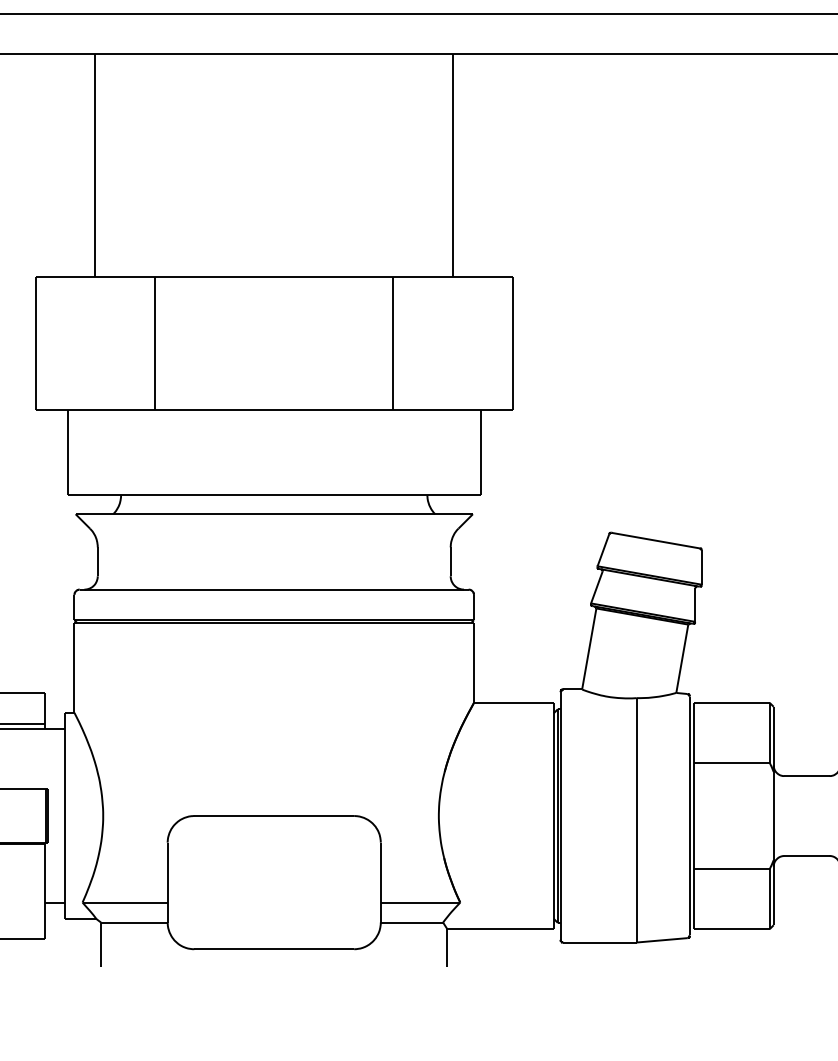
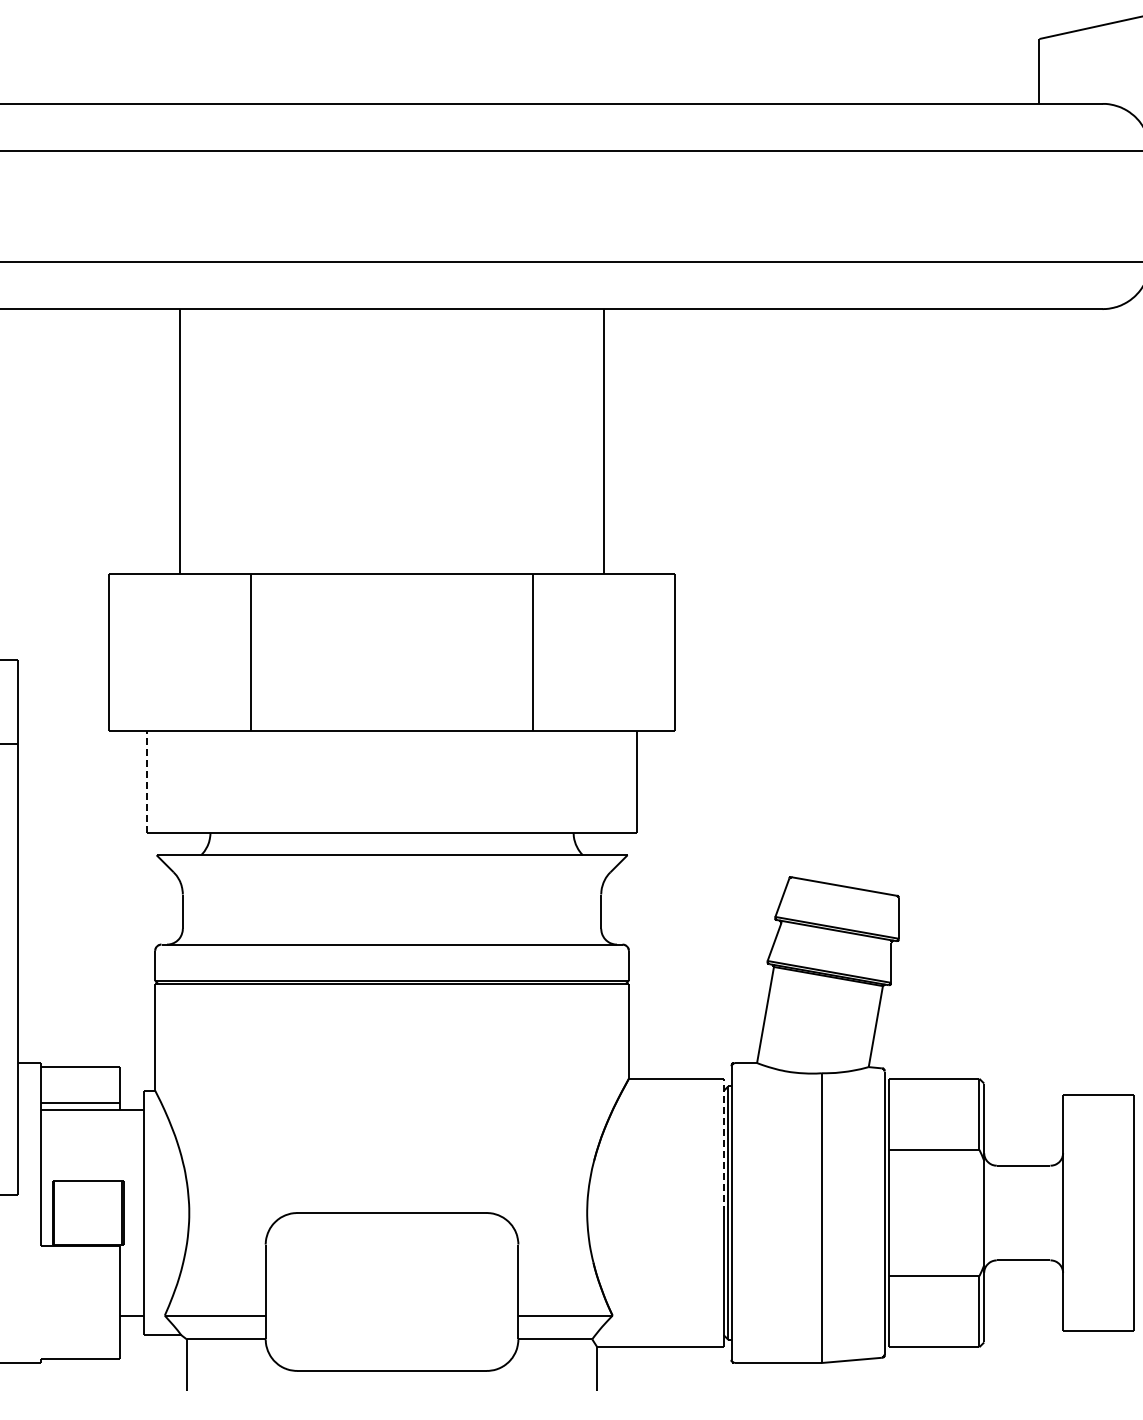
line: (67, 452) -> (147, 782), solid -> dashed
line: (553, 759) -> (723, 1145), solid -> dashed

